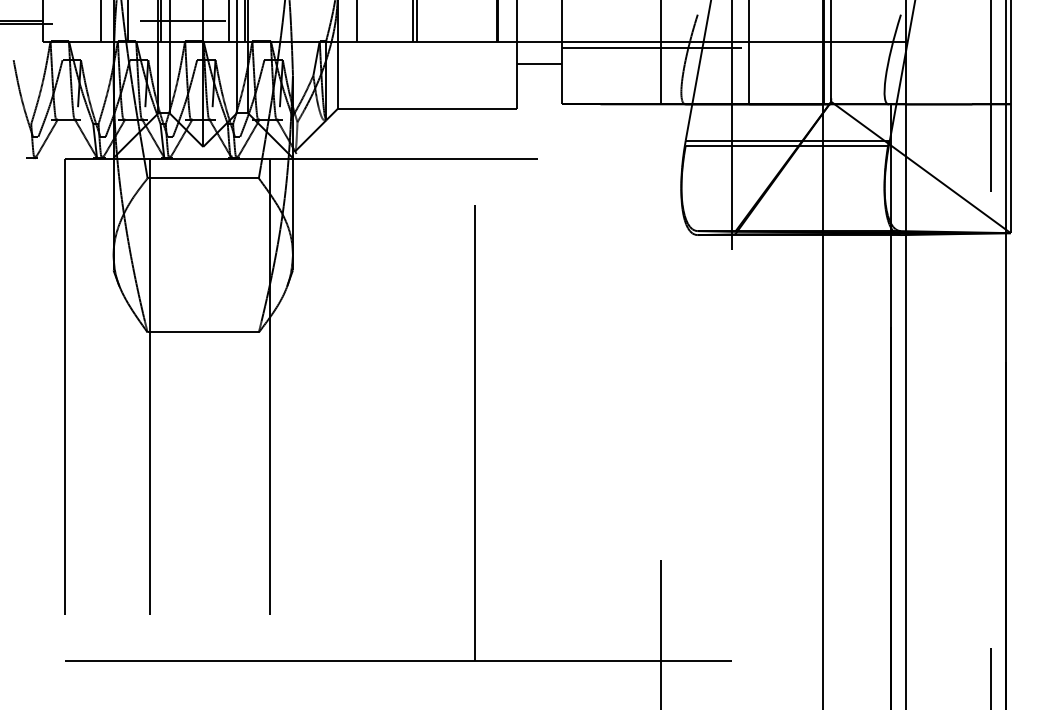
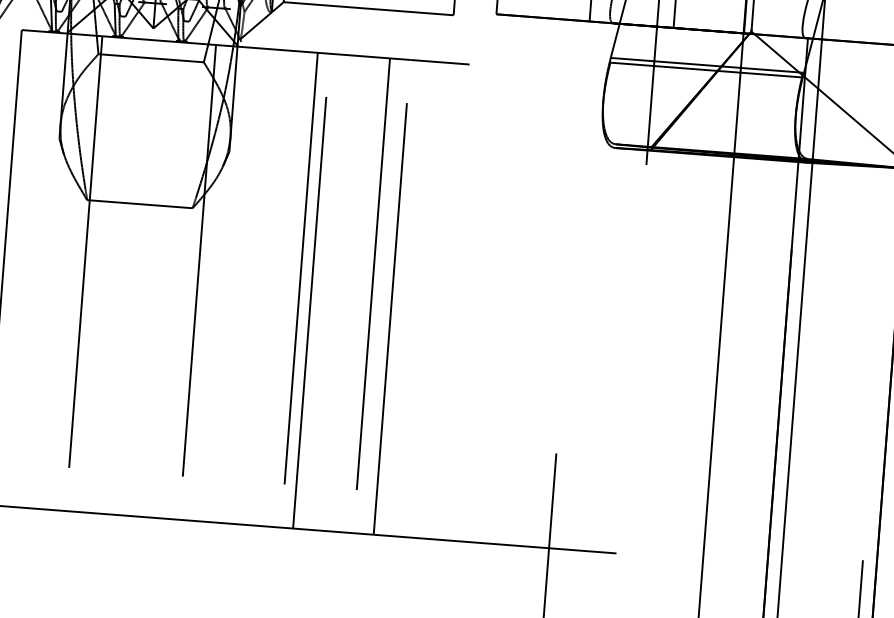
line: (377, 409) -> (299, 289), added
line: (390, 409) -> (311, 290), added
line: (453, 409) -> (371, 295), added

